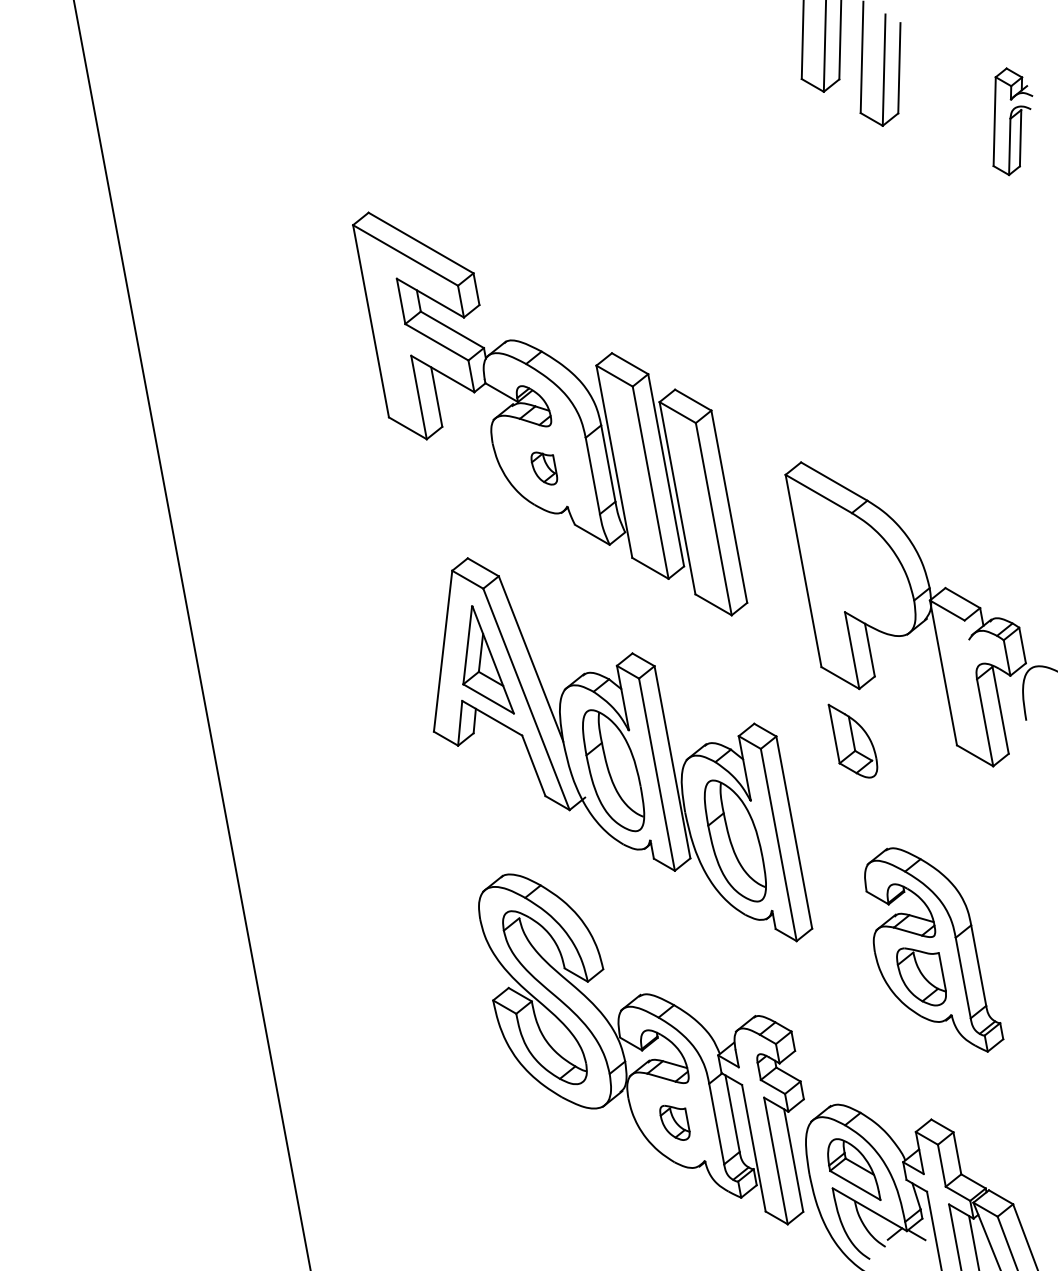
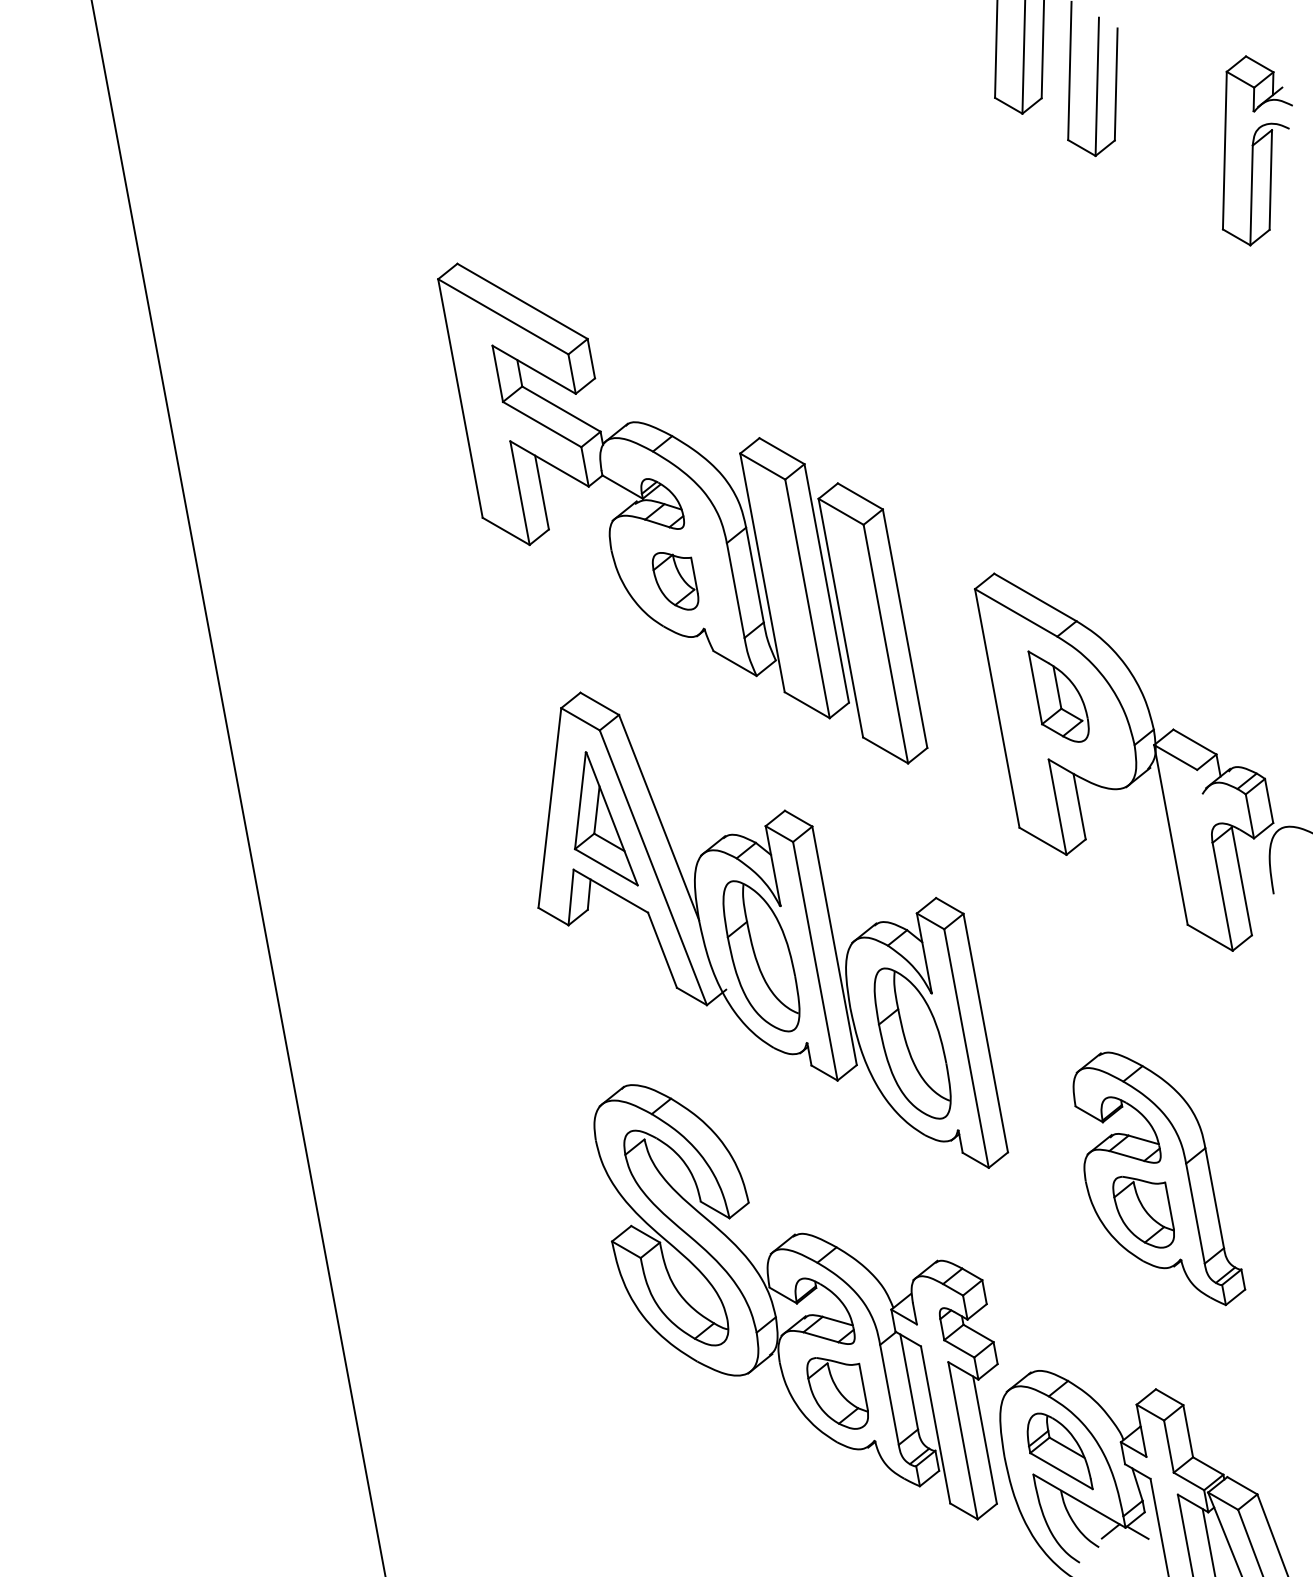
part: (1012, 121) -> (1256, 150), size x1.43
part: (544, 468) -> (675, 581), size x1.43
part: (852, 741) -> (1058, 696), moved
part: (674, 1122) -> (837, 1393), size x1.67

